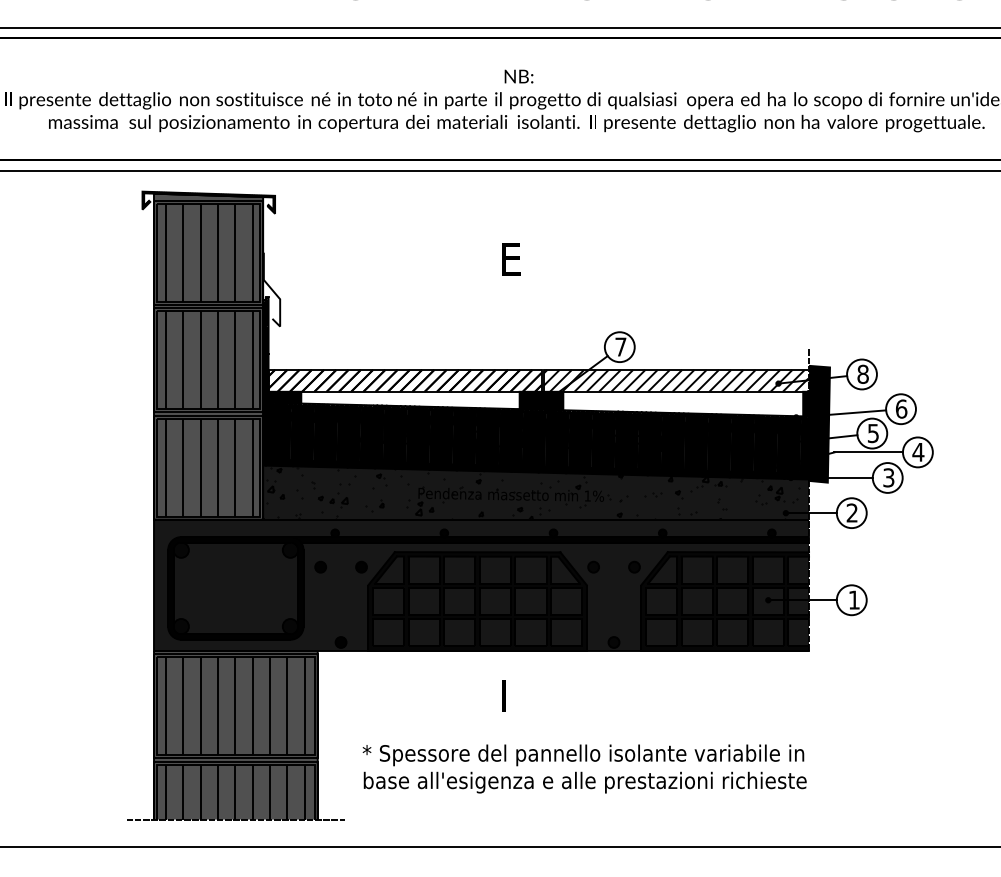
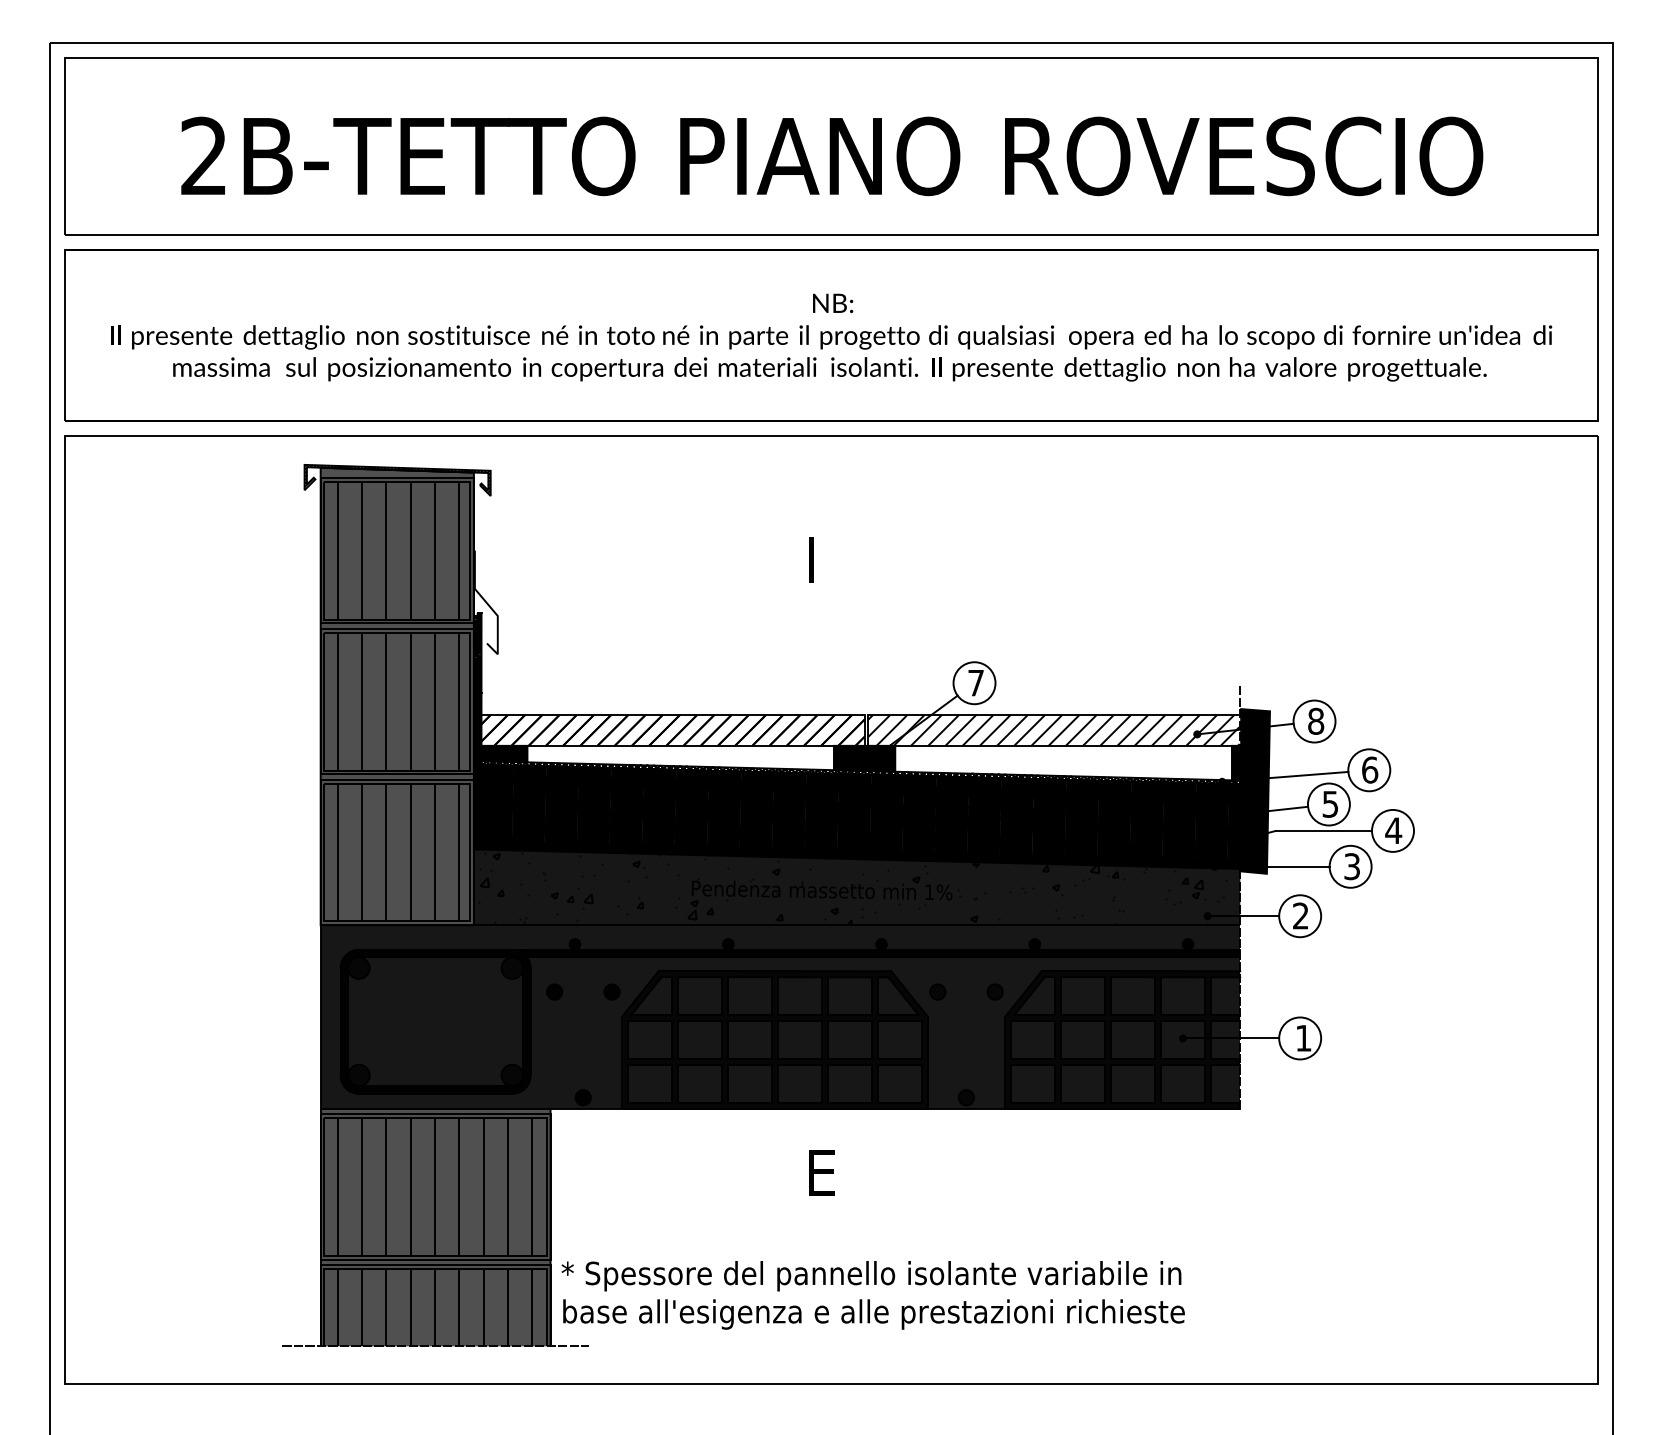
text: (512, 259) -> (824, 559), E -> I
text: (512, 695) -> (824, 1172), I -> E
text: (584, 769) -> (872, 1295), moved

